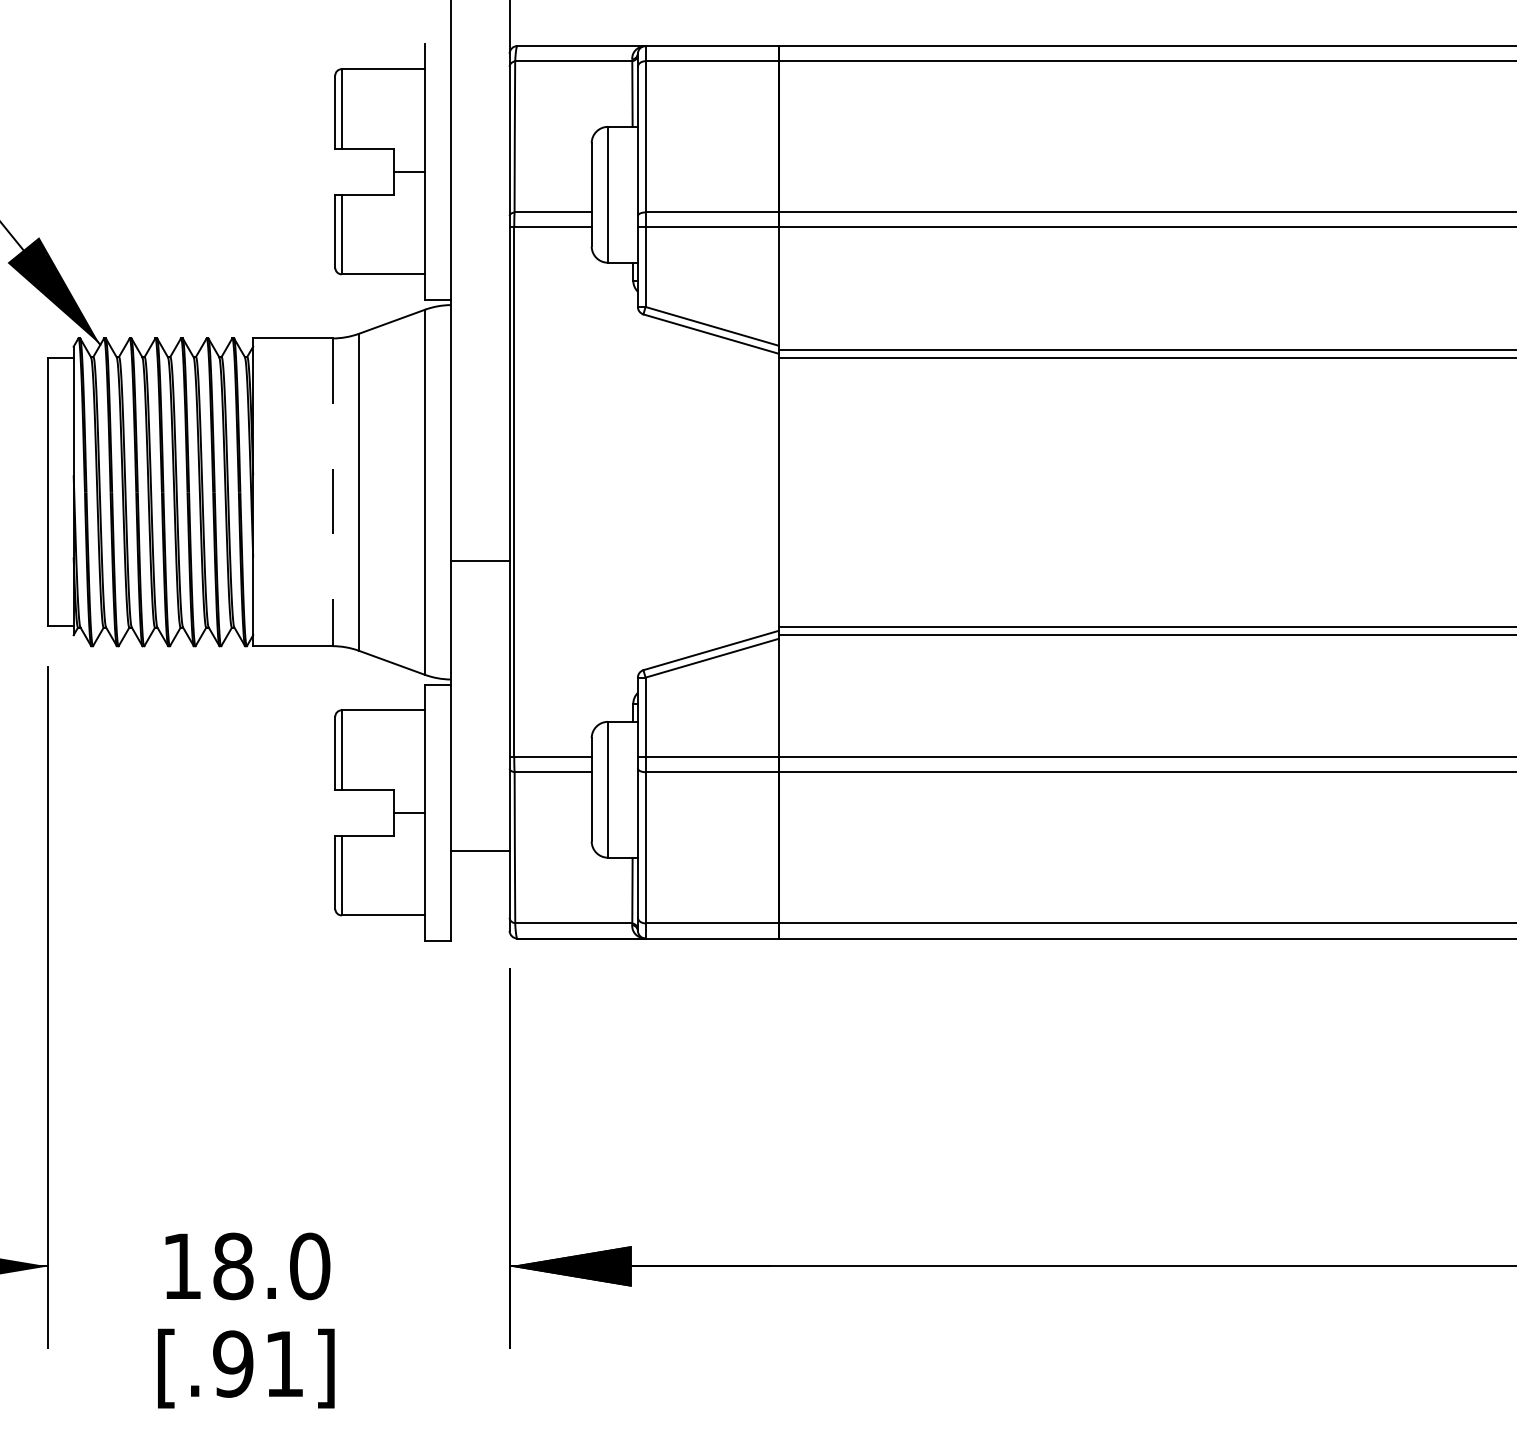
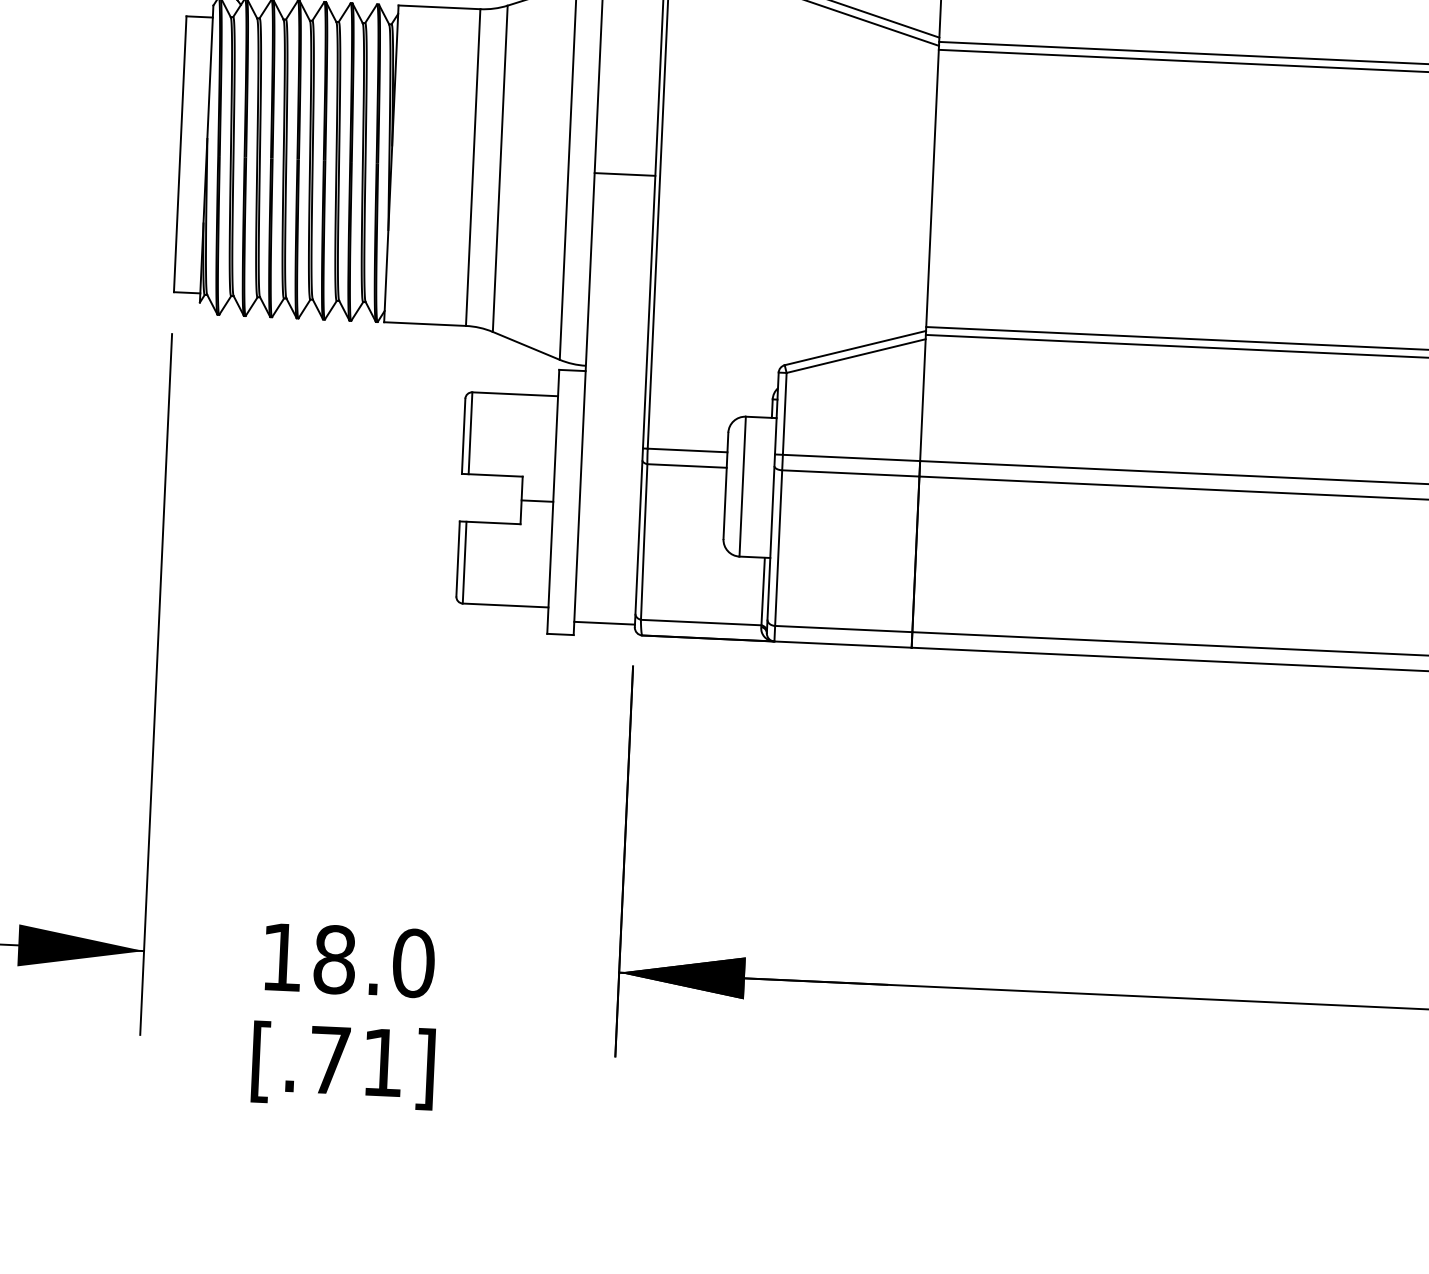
line: (332, 492) -> (473, 167), dashed -> solid
line: (479, 561) -> (624, 174), moved
line: (479, 851) -> (603, 623), moved
text: (233, 1363) -> (330, 1059), [.91] -> [.71]

